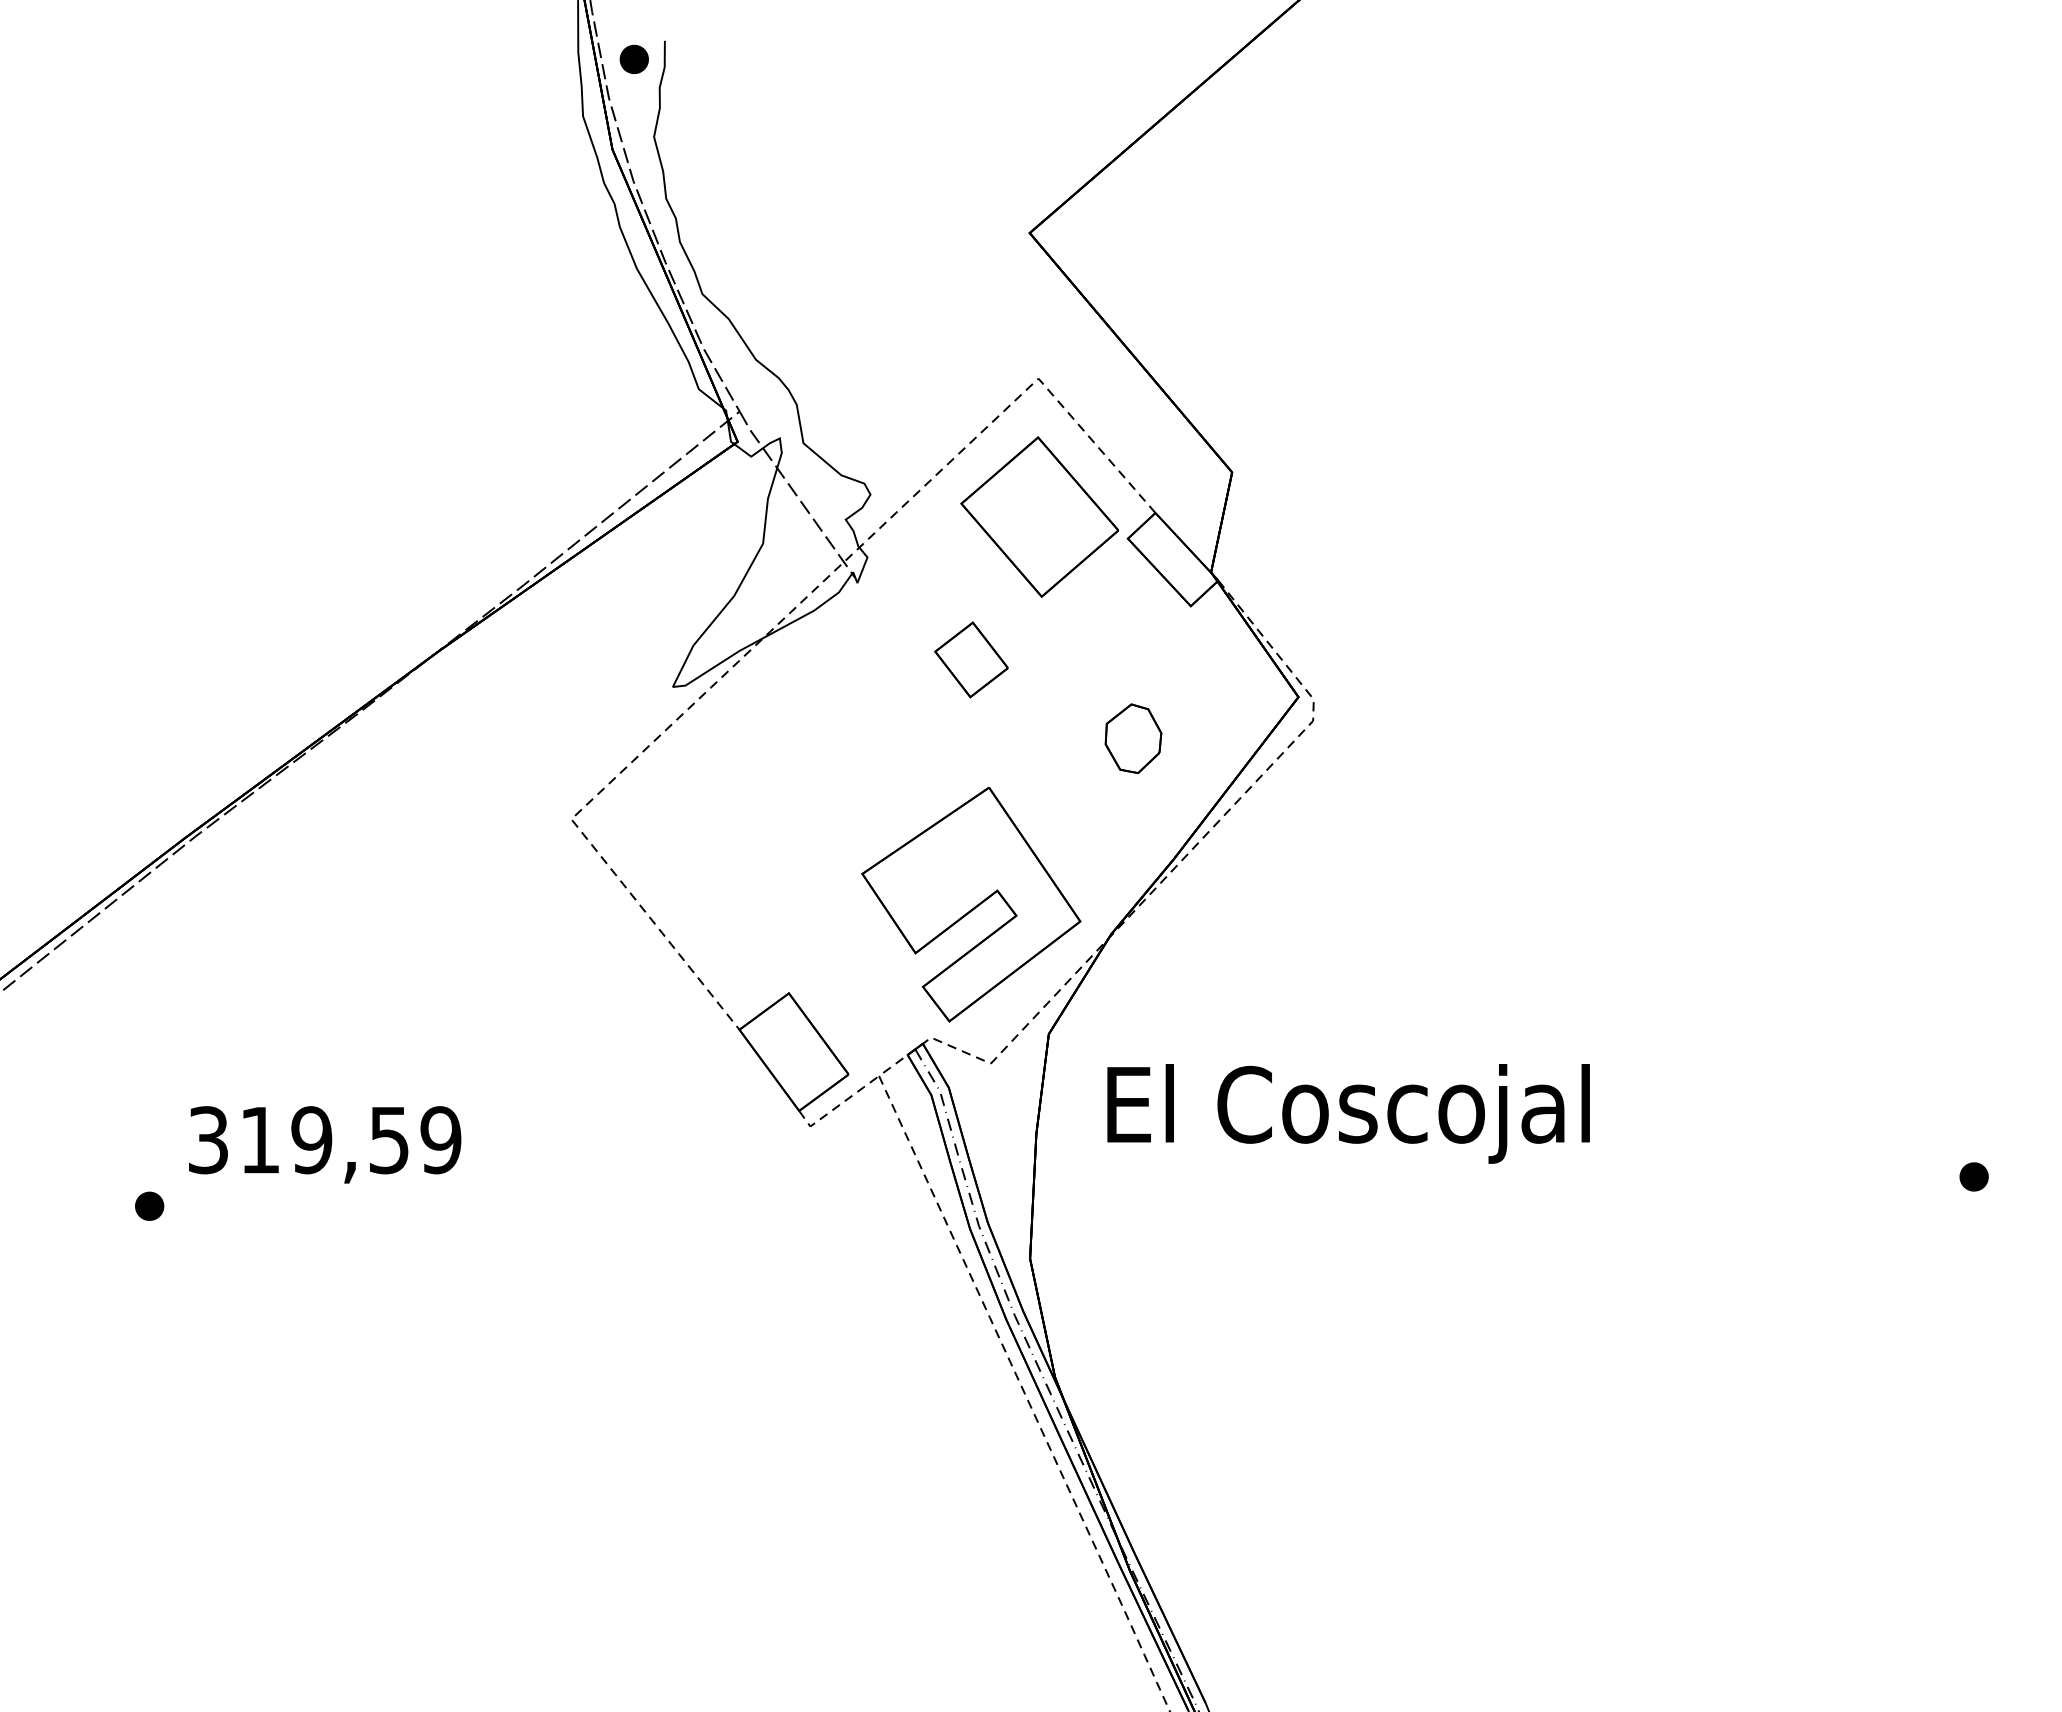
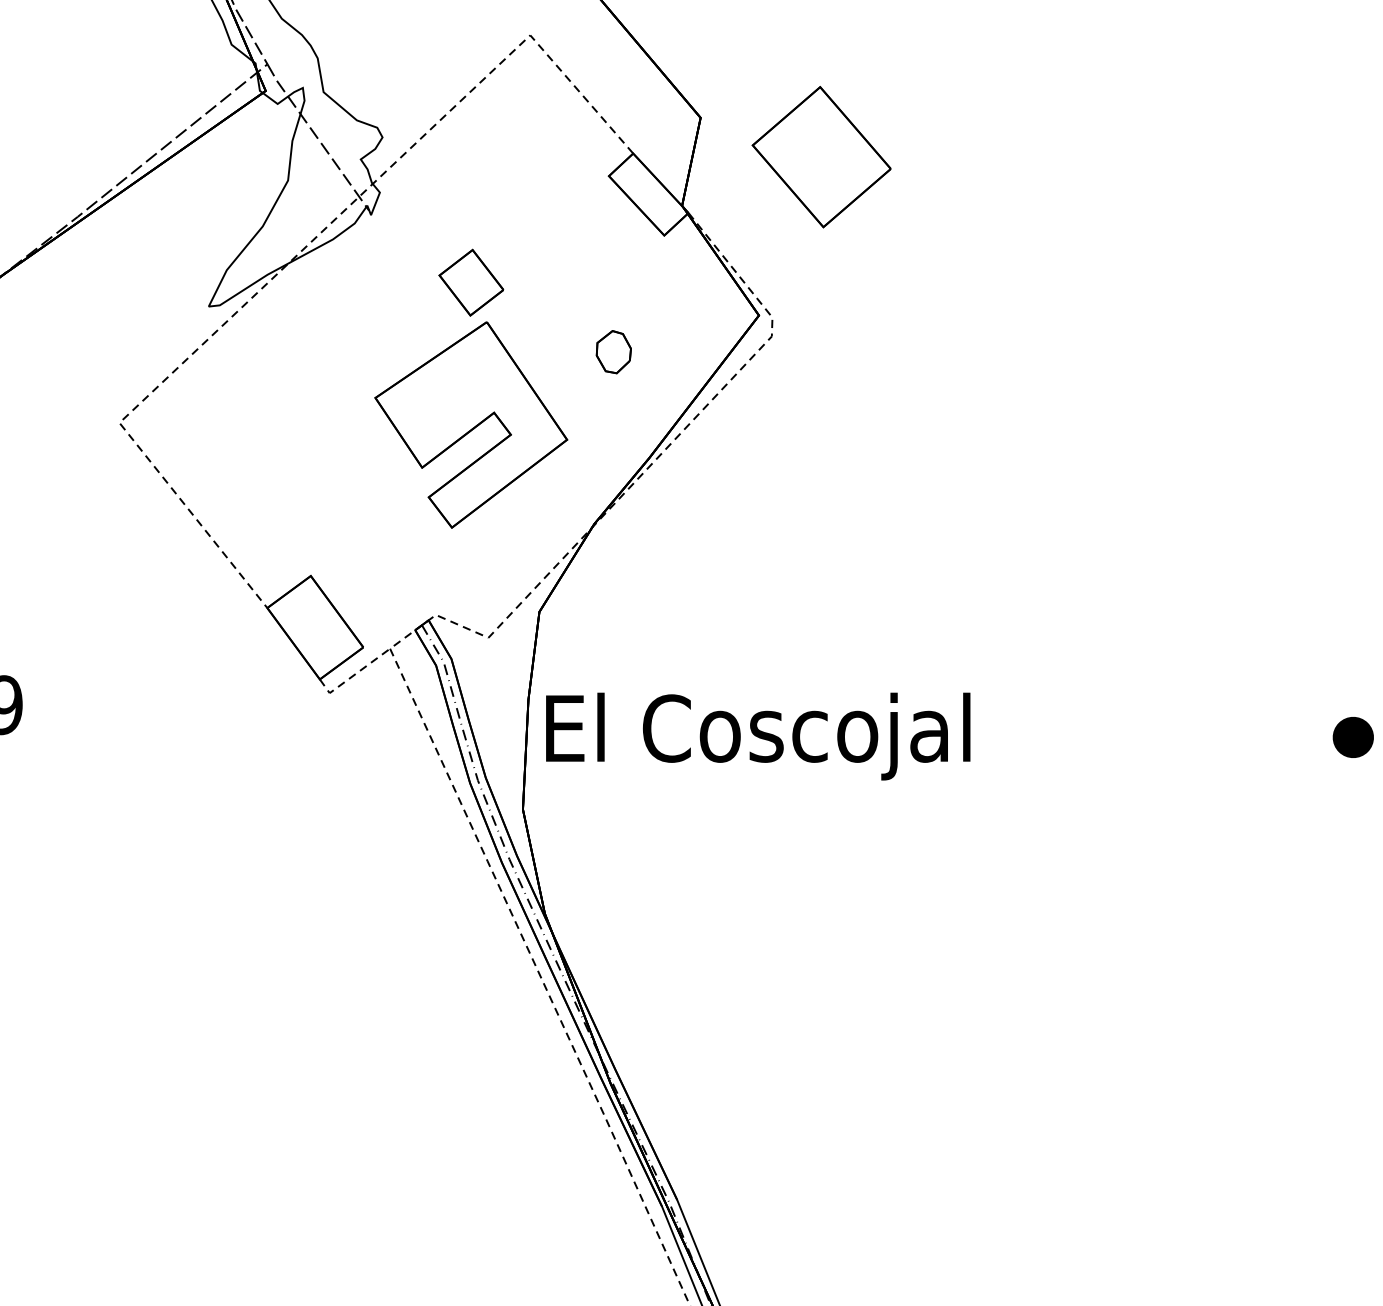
part: (1039, 516) -> (821, 156), moved
part: (1133, 738) -> (613, 351), size x0.7
part: (971, 904) -> (471, 424), moved
text: (1348, 1113) -> (758, 736), moved
part: (1973, 1176) -> (1352, 737), size x1.6

